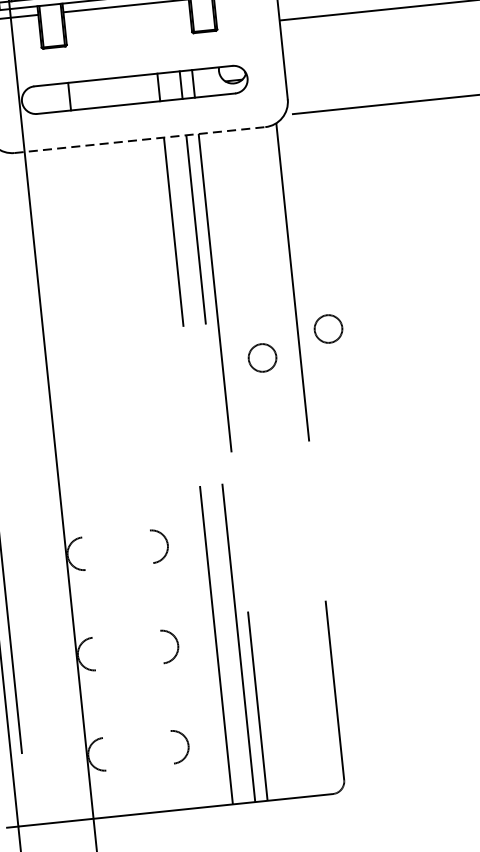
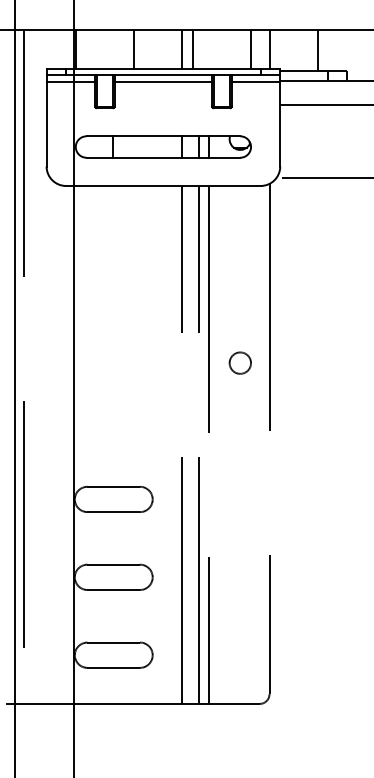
line: (140, 139) -> (163, 185), dashed -> solid
circle: (327, 328) -> (292, 345), removed
line: (115, 533) -> (113, 486), added
line: (119, 567) -> (113, 512), added
line: (126, 634) -> (113, 564), added
line: (129, 667) -> (113, 590), added
line: (136, 734) -> (113, 642), added
line: (139, 766) -> (113, 667), added

